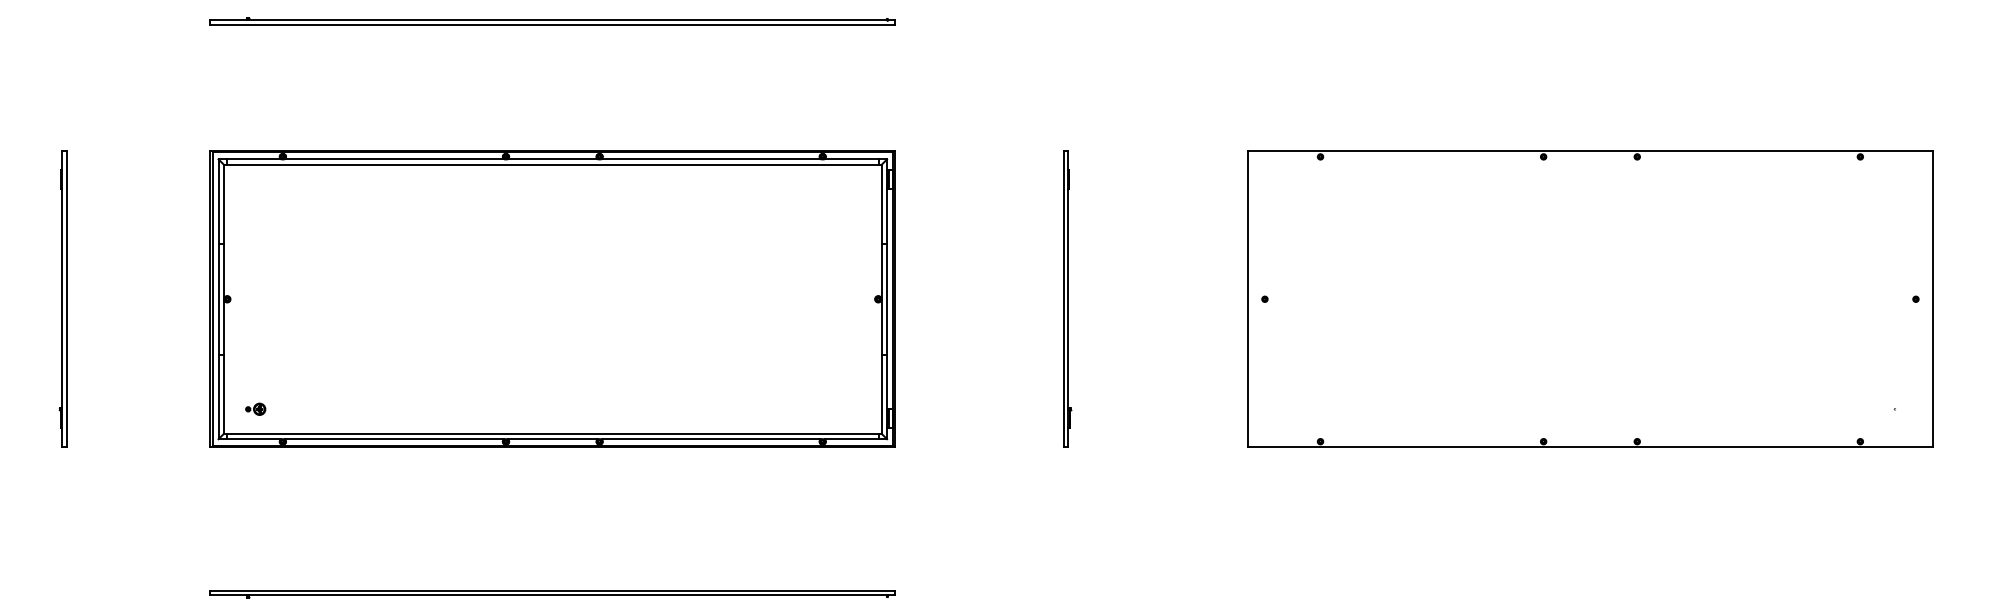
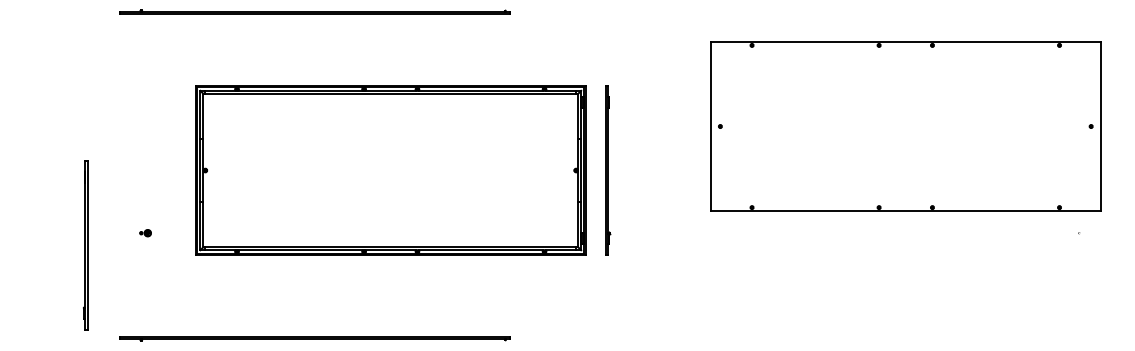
part: (62, 299) -> (85, 245), moved
part: (552, 299) -> (390, 170), moved
part: (1589, 299) -> (905, 126), moved

